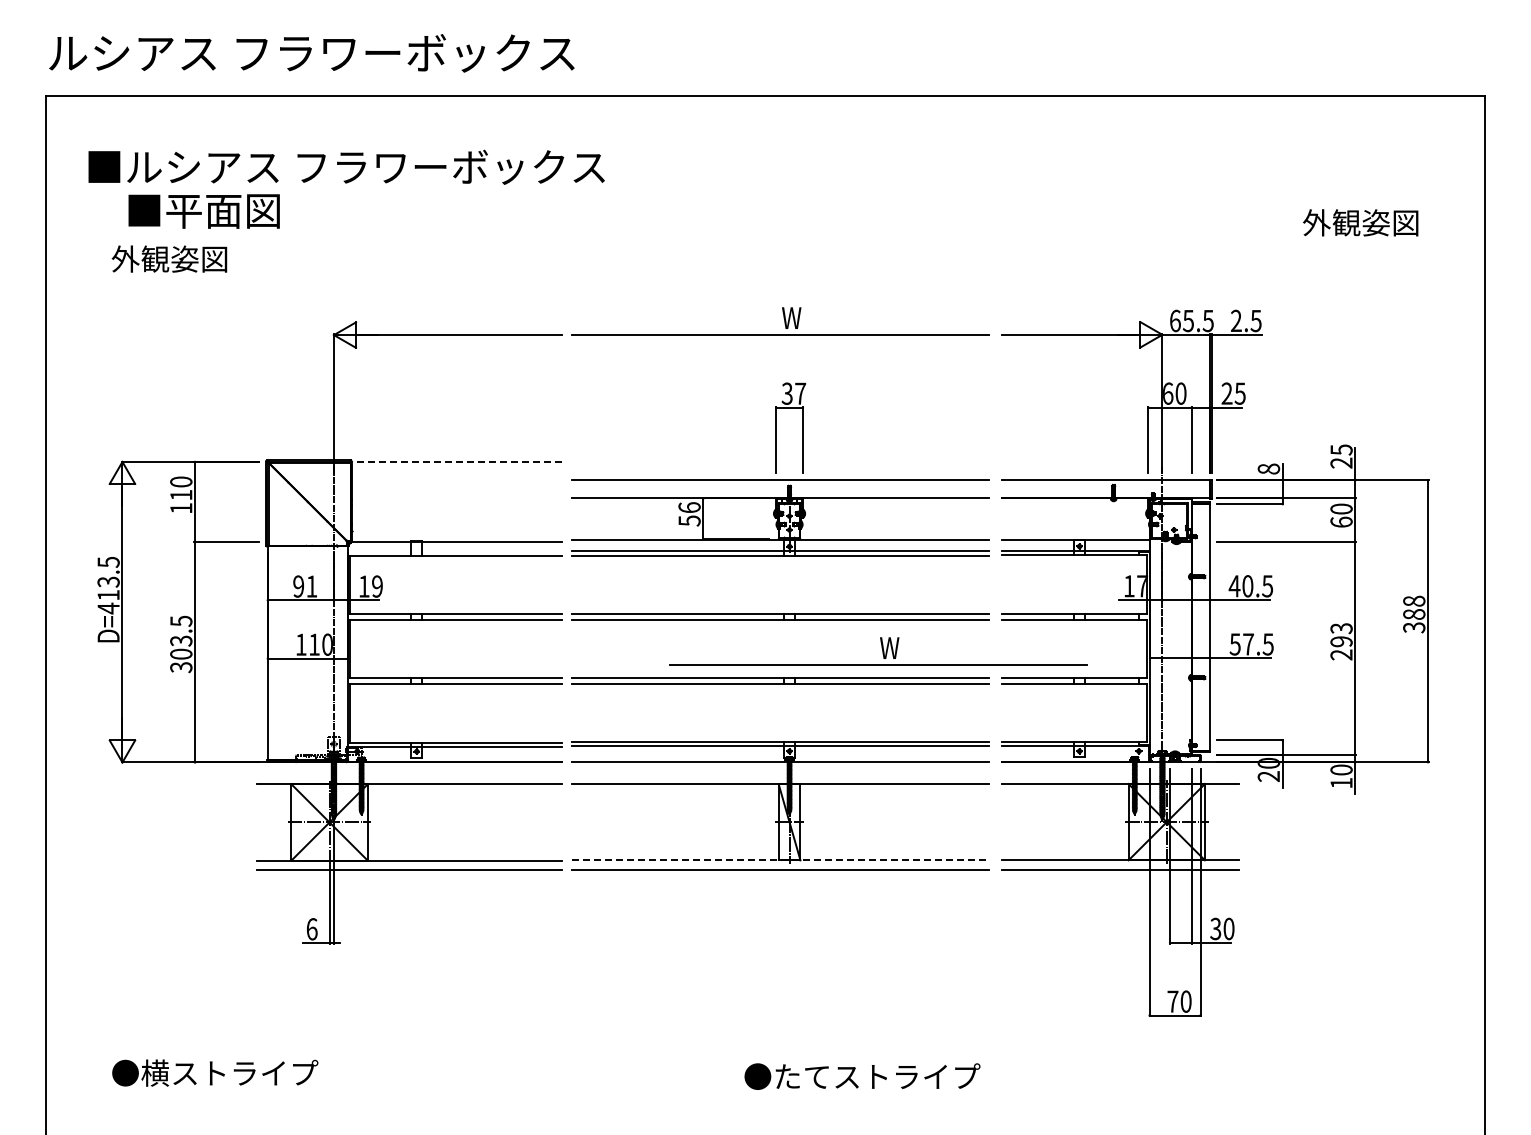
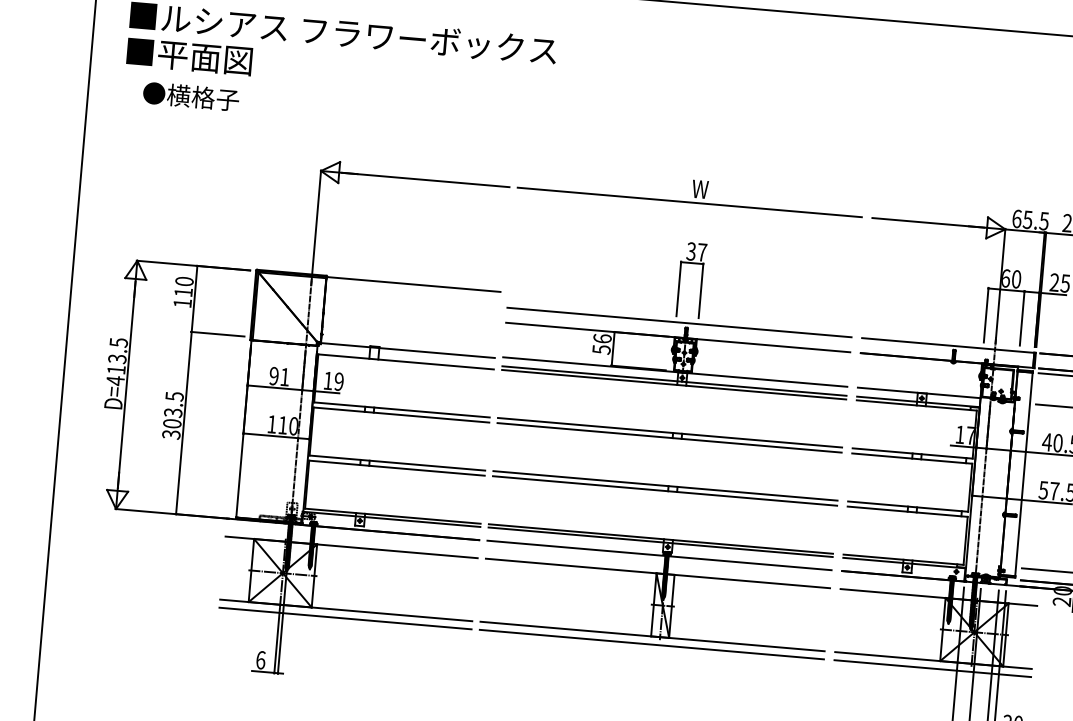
text: (203, 211) -> (188, 56), moved
text: (169, 258) -> (190, 96), 外観姿図 -> ●横格子
line: (456, 461) -> (413, 284), dashed -> solid
part: (878, 651) -> (748, 470), removed
line: (780, 860) -> (652, 636), dashed -> solid

